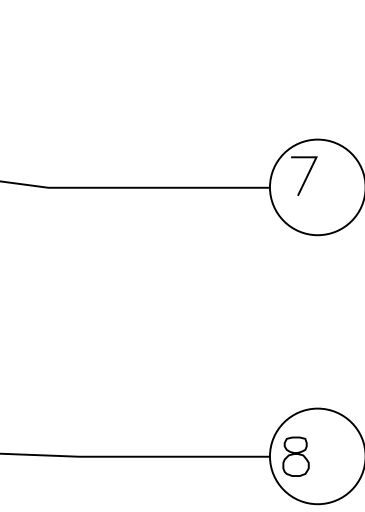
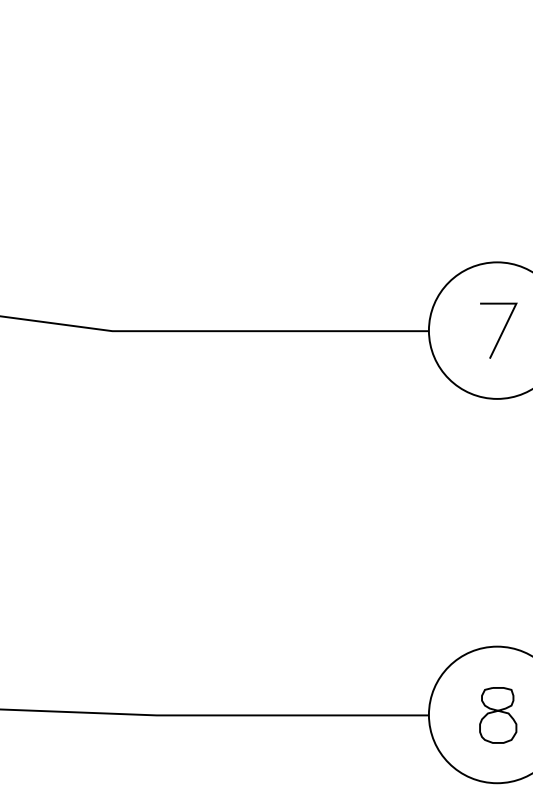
line: (306, 176) -> (501, 331), moved
part: (296, 456) -> (498, 715), moved

